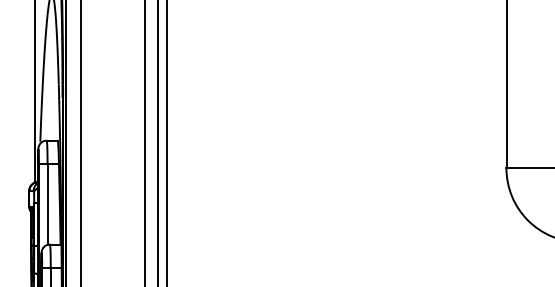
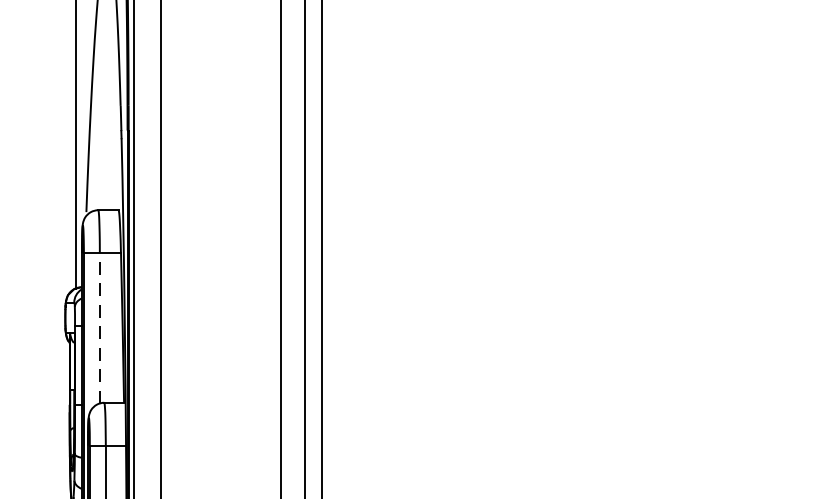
line: (47, 204) -> (99, 328), solid -> dashed

